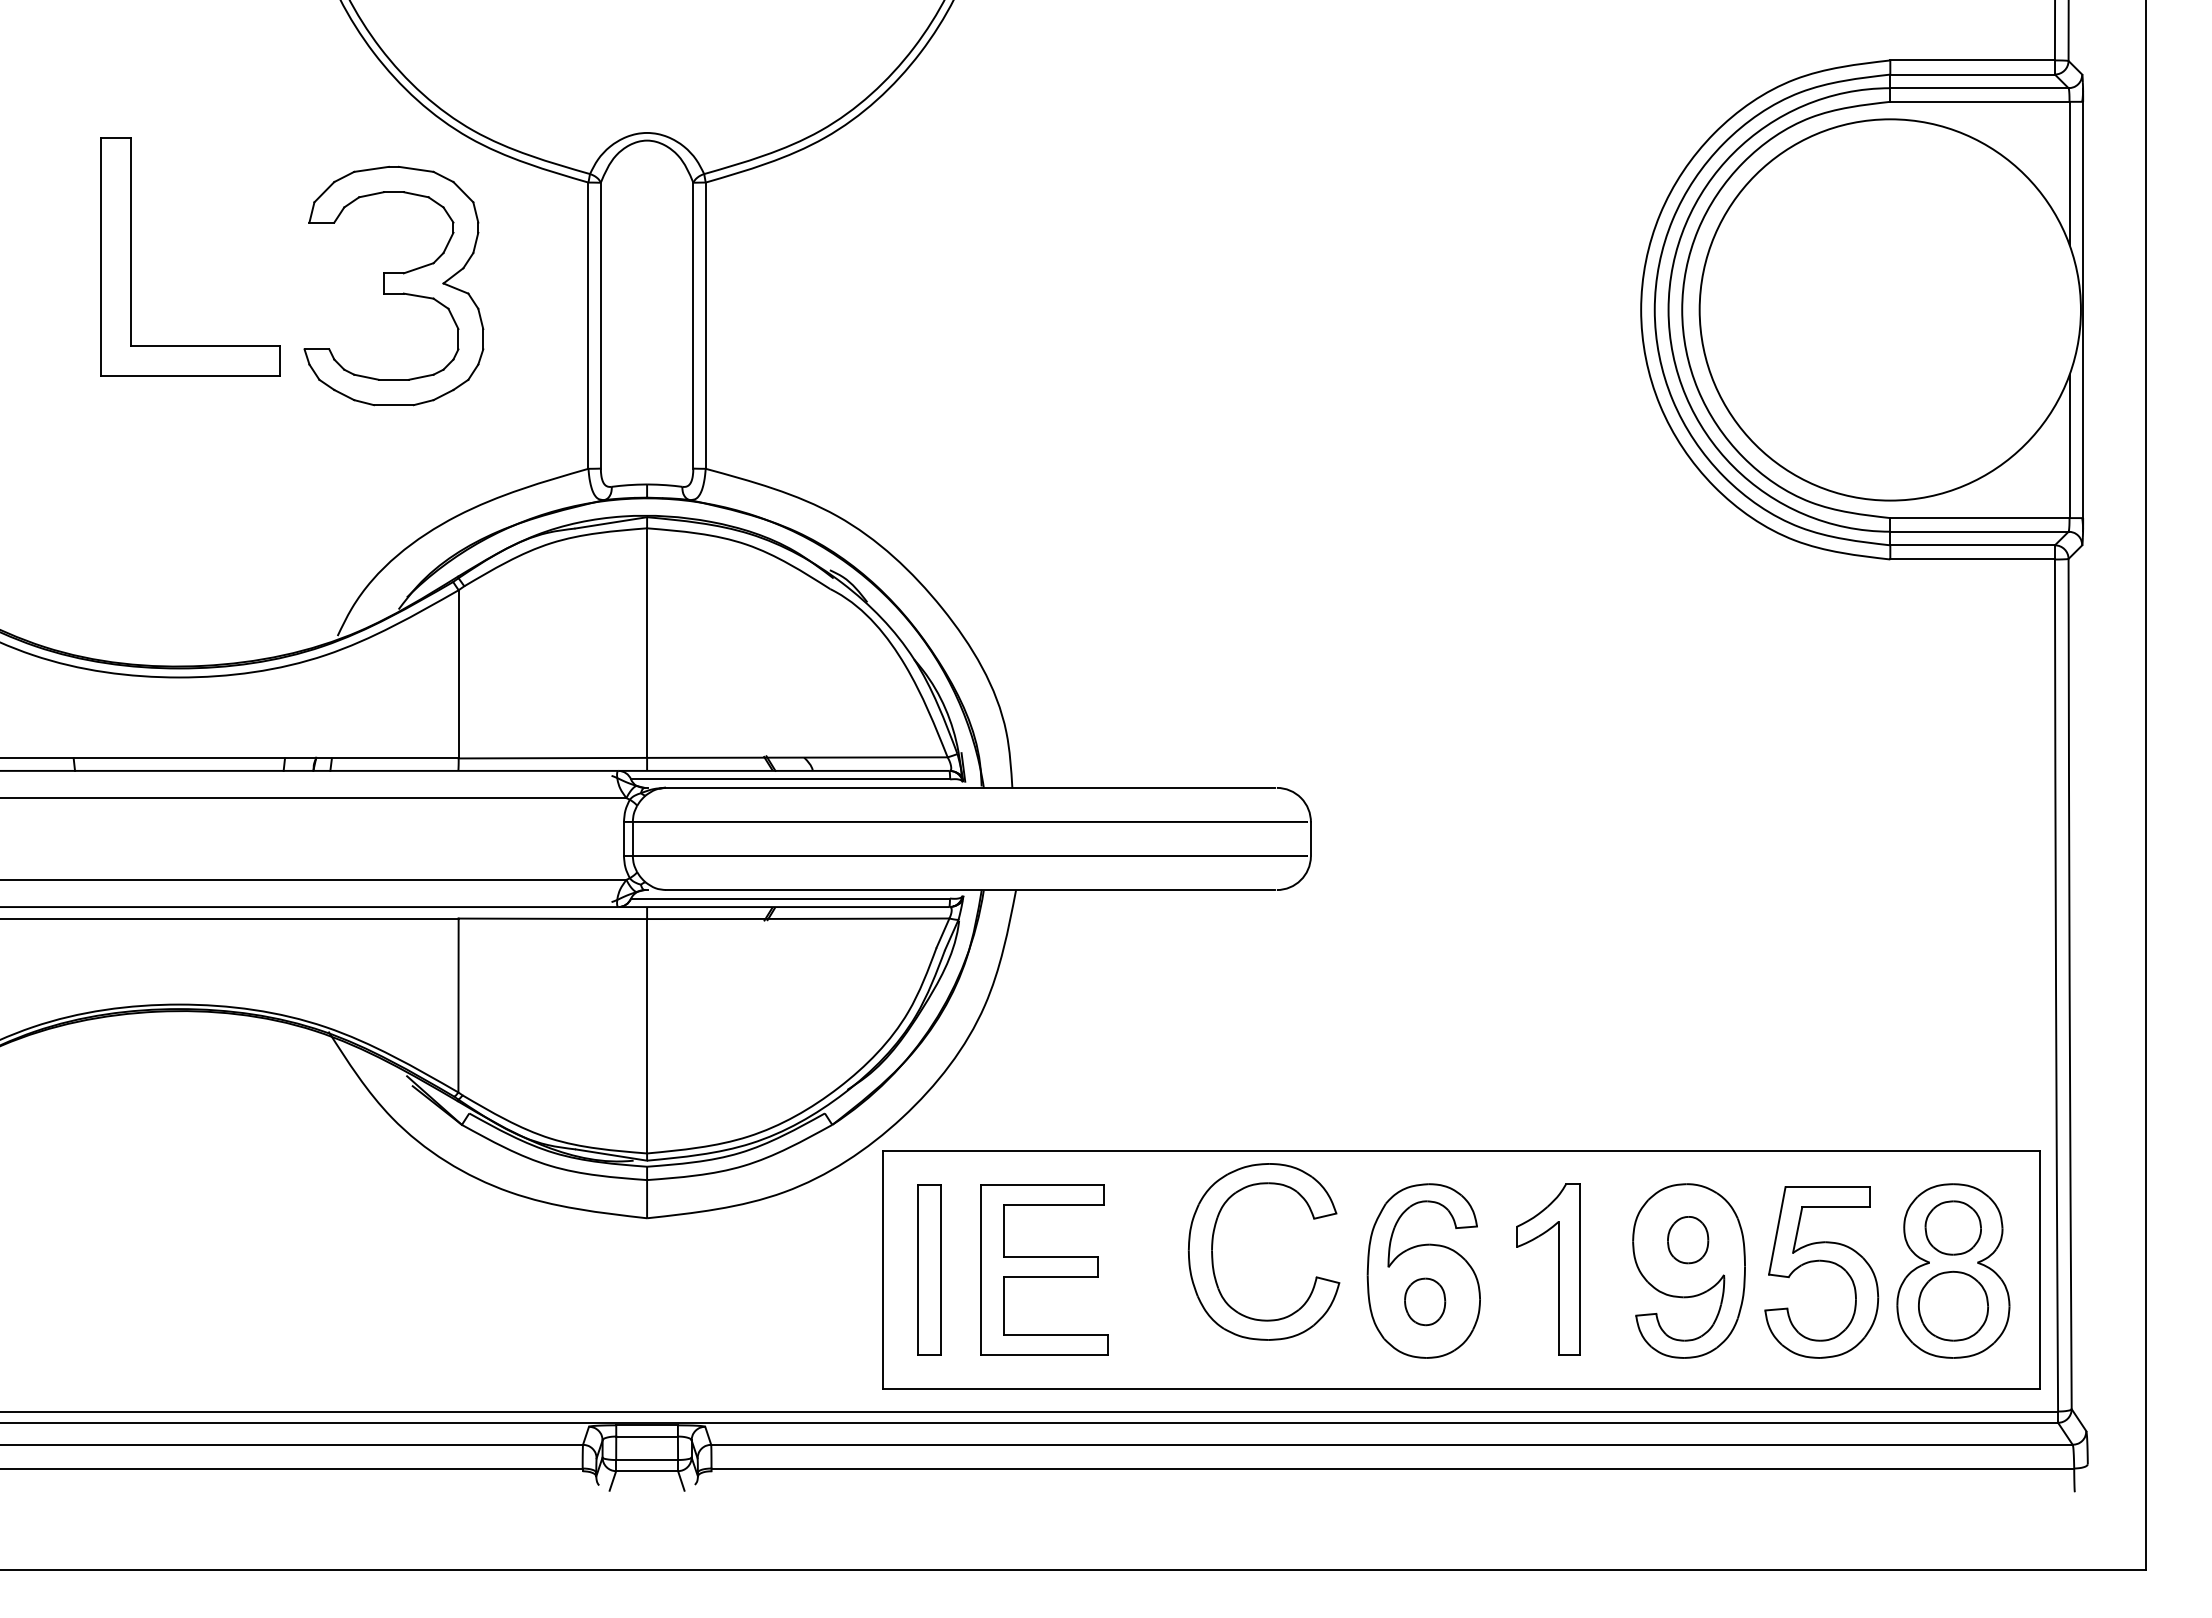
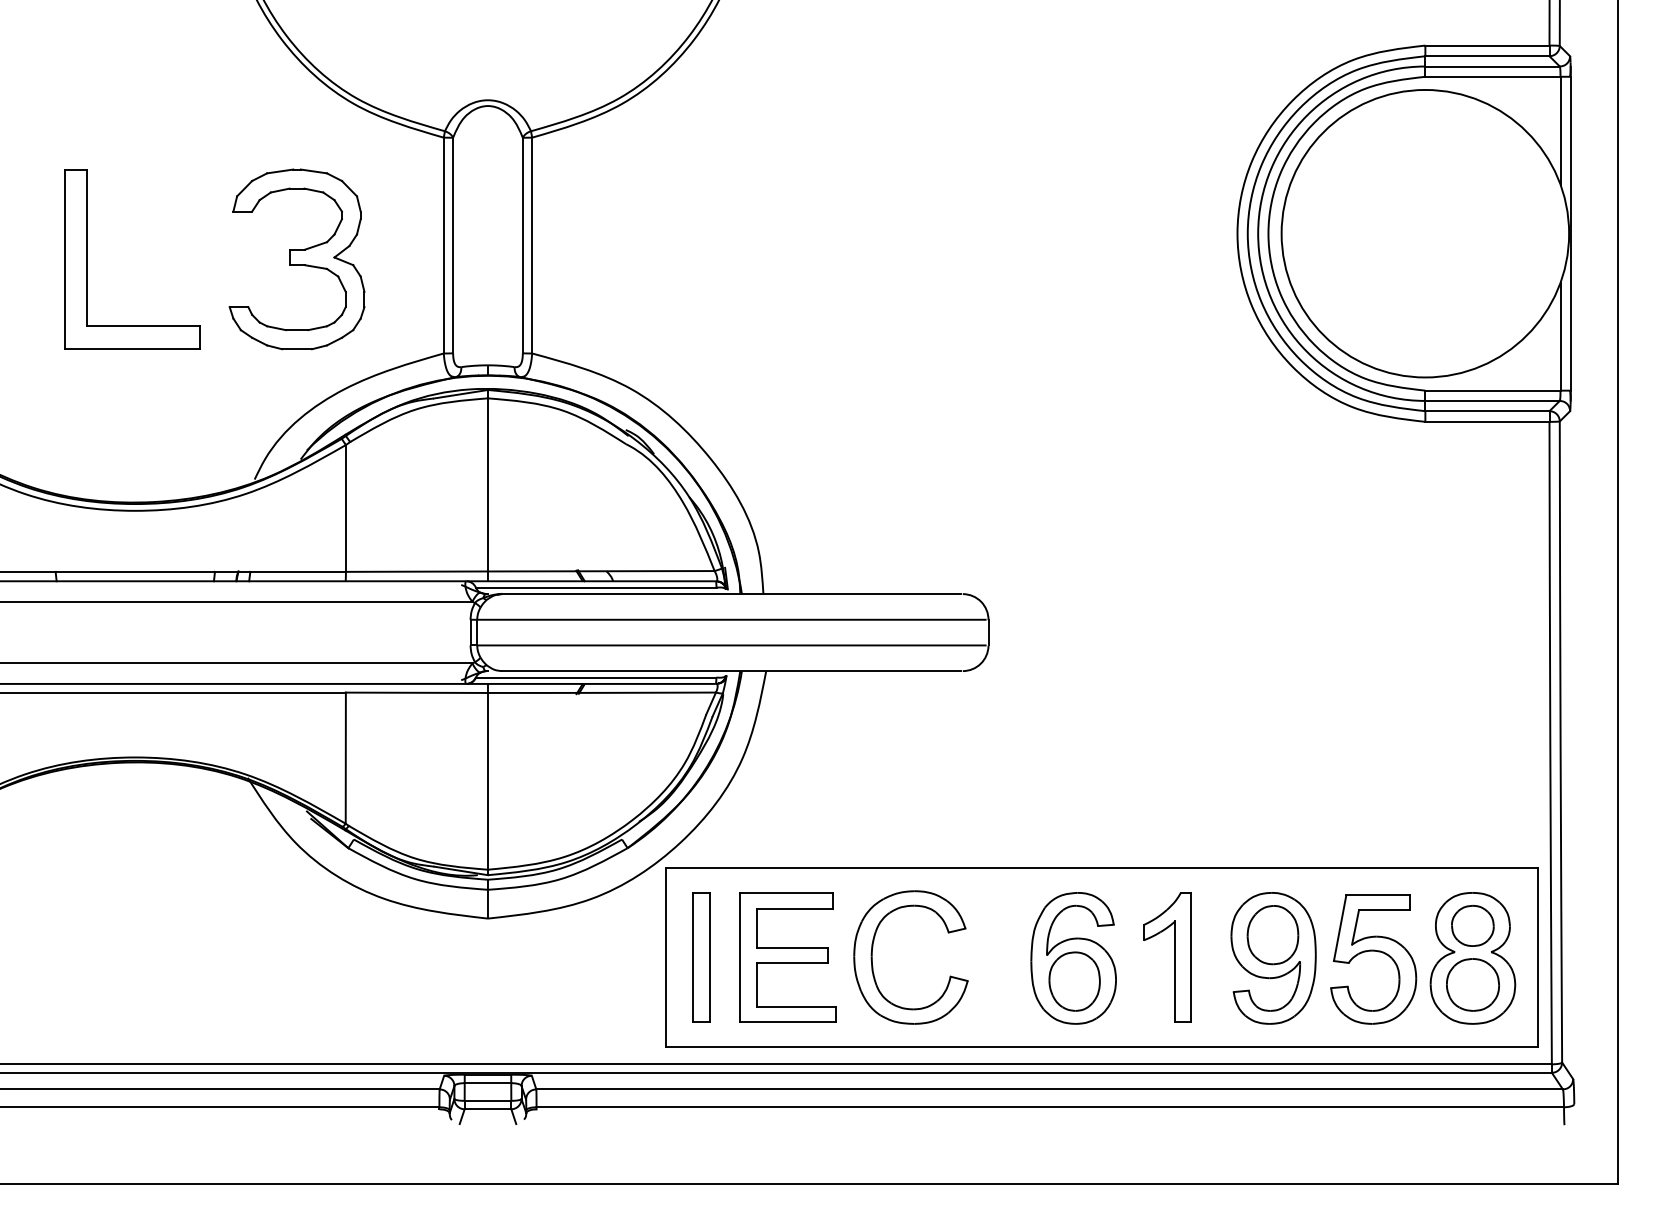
part: (131, 256) -> (87, 259), moved
part: (393, 285) -> (296, 259), moved
part: (1687, 1239) -> (1272, 934), size x1.67
part: (1213, 1255) -> (872, 960), moved
part: (1424, 1301) -> (1074, 981), size x1.67

